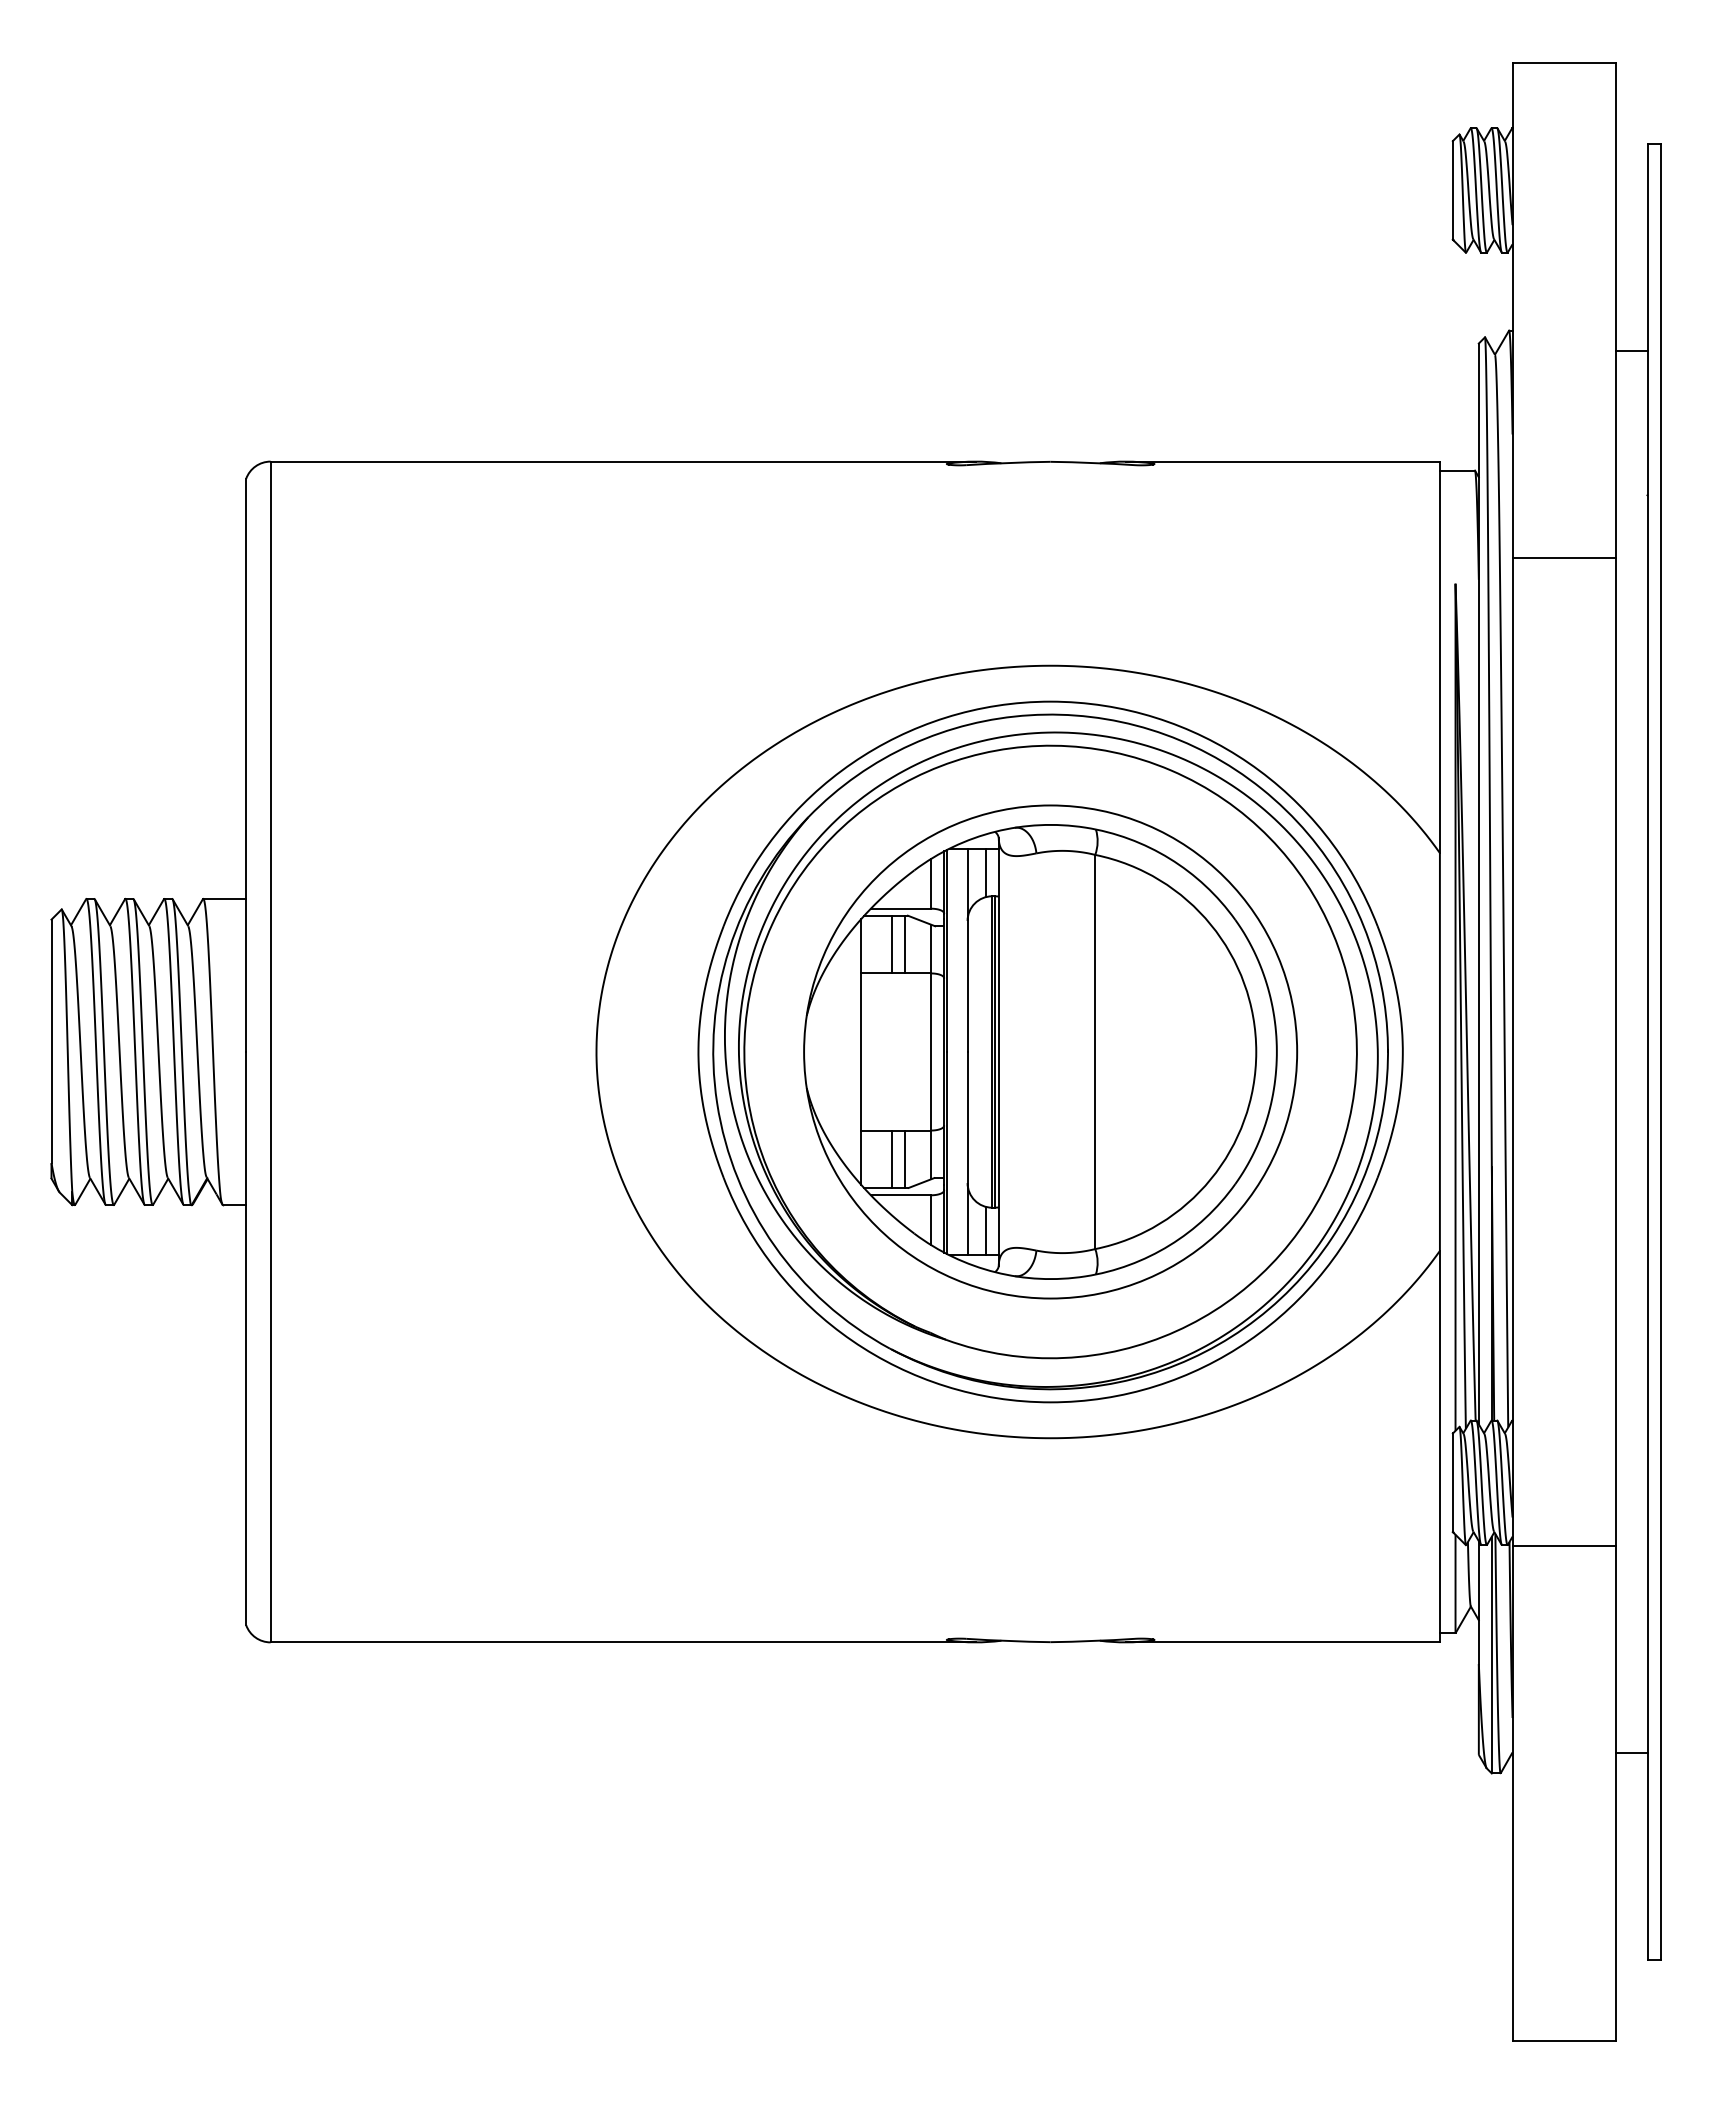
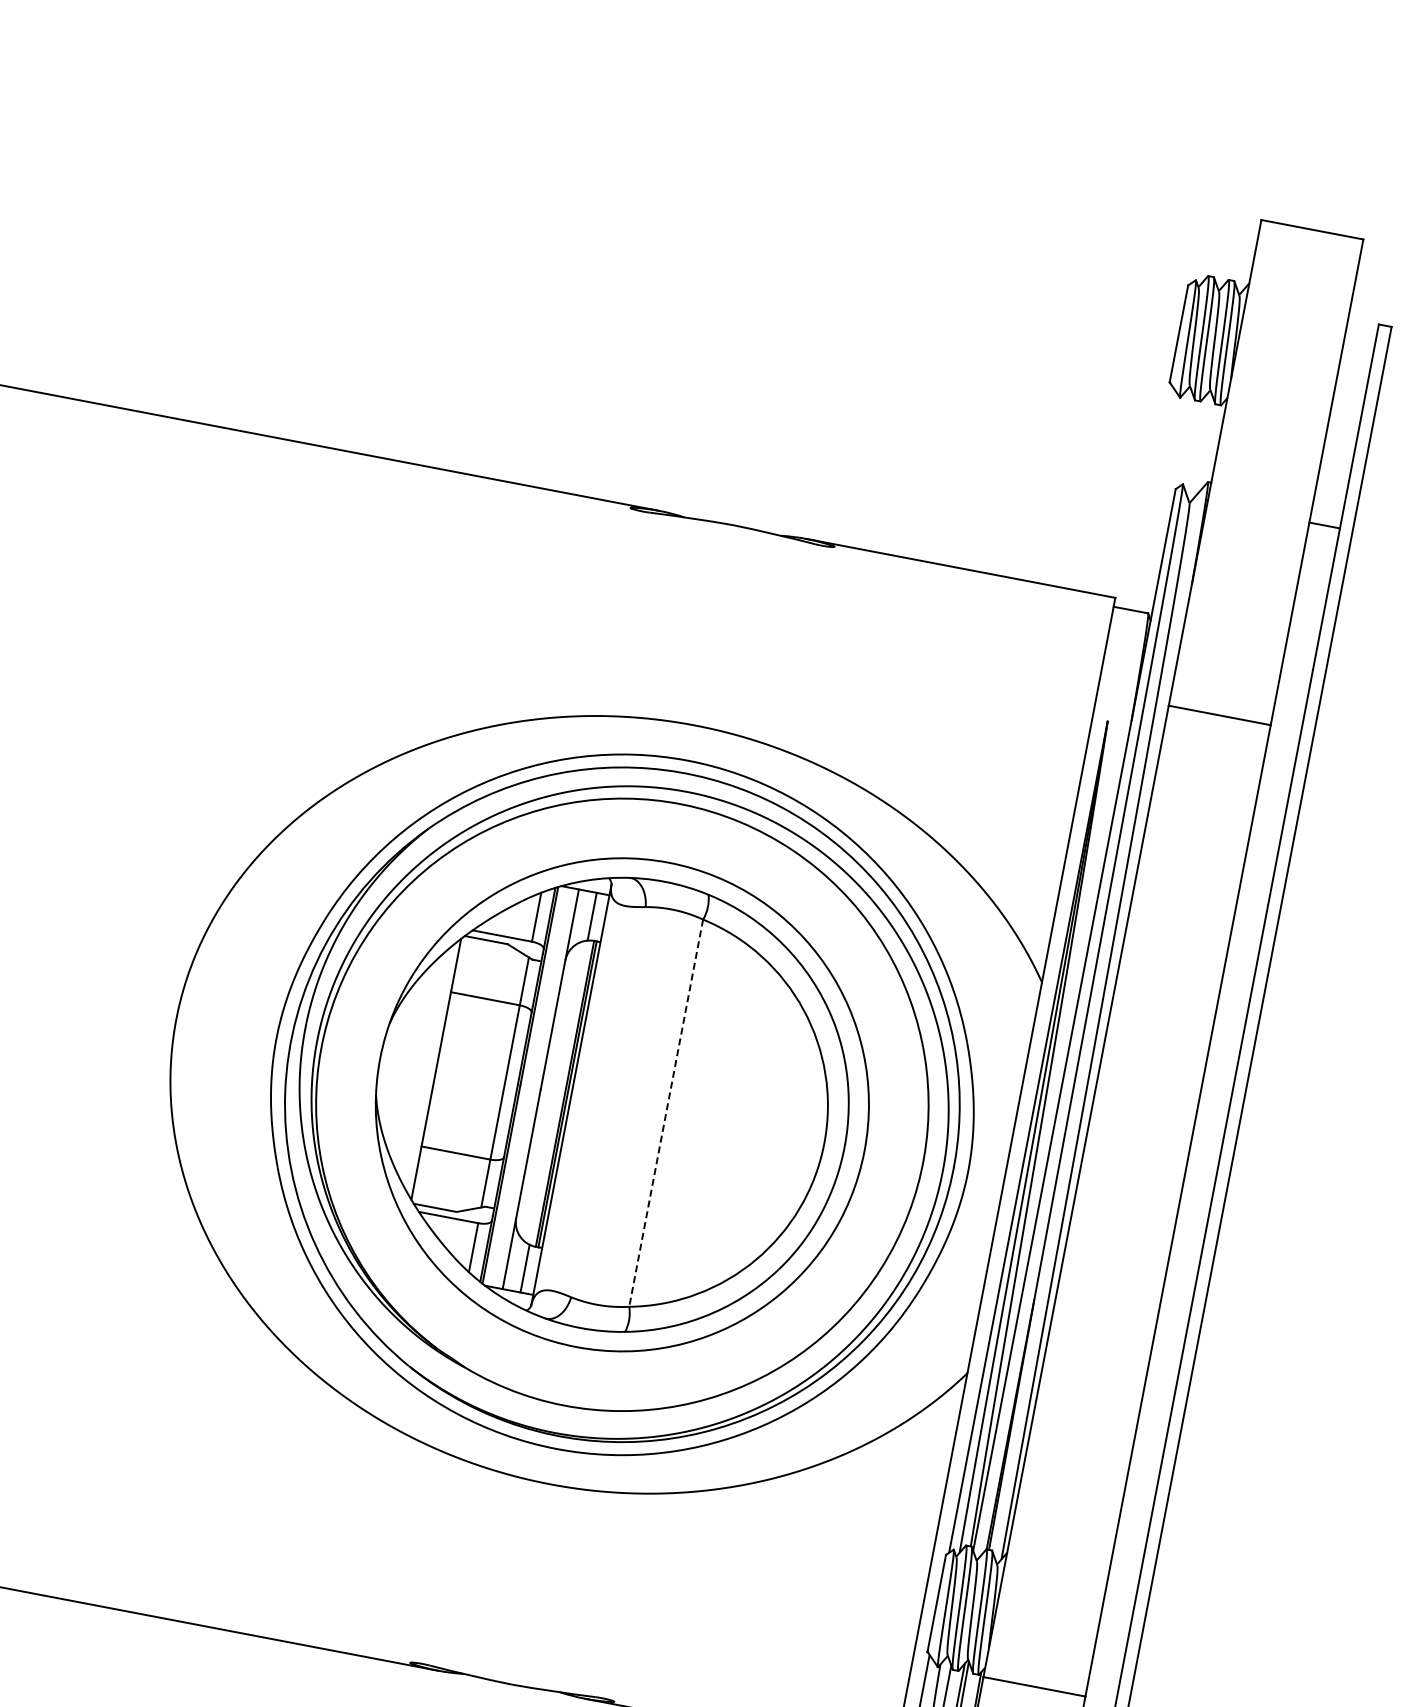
line: (892, 944) -> (487, 969), removed
line: (905, 944) -> (499, 972), removed
line: (1095, 1052) -> (666, 1113), solid -> dashed
line: (892, 1159) -> (446, 1180), removed
line: (905, 1159) -> (459, 1183), removed

